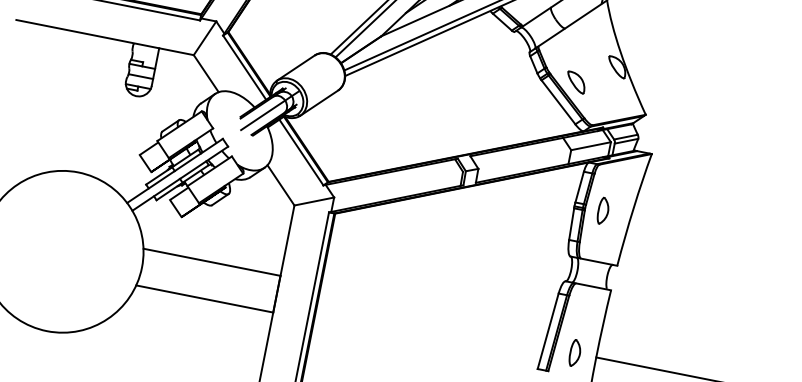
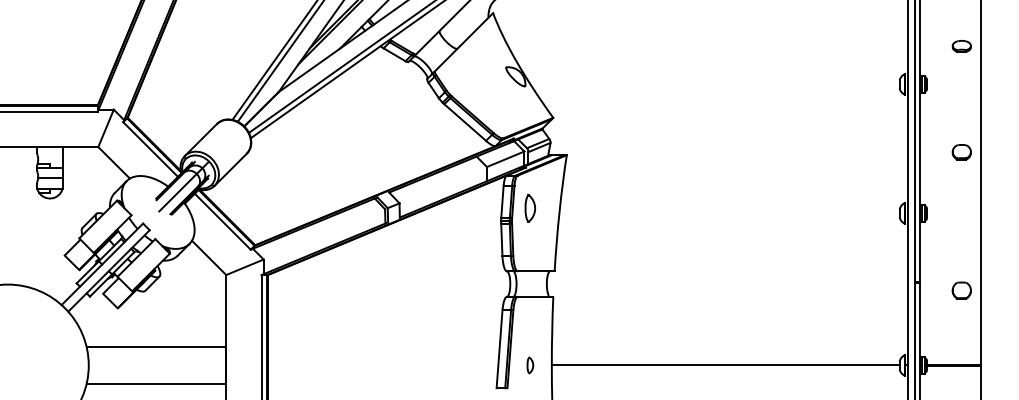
part: (575, 82) -> (478, 99), removed
part: (603, 211) -> (530, 208), moved
part: (575, 353) -> (530, 365), size x0.6

